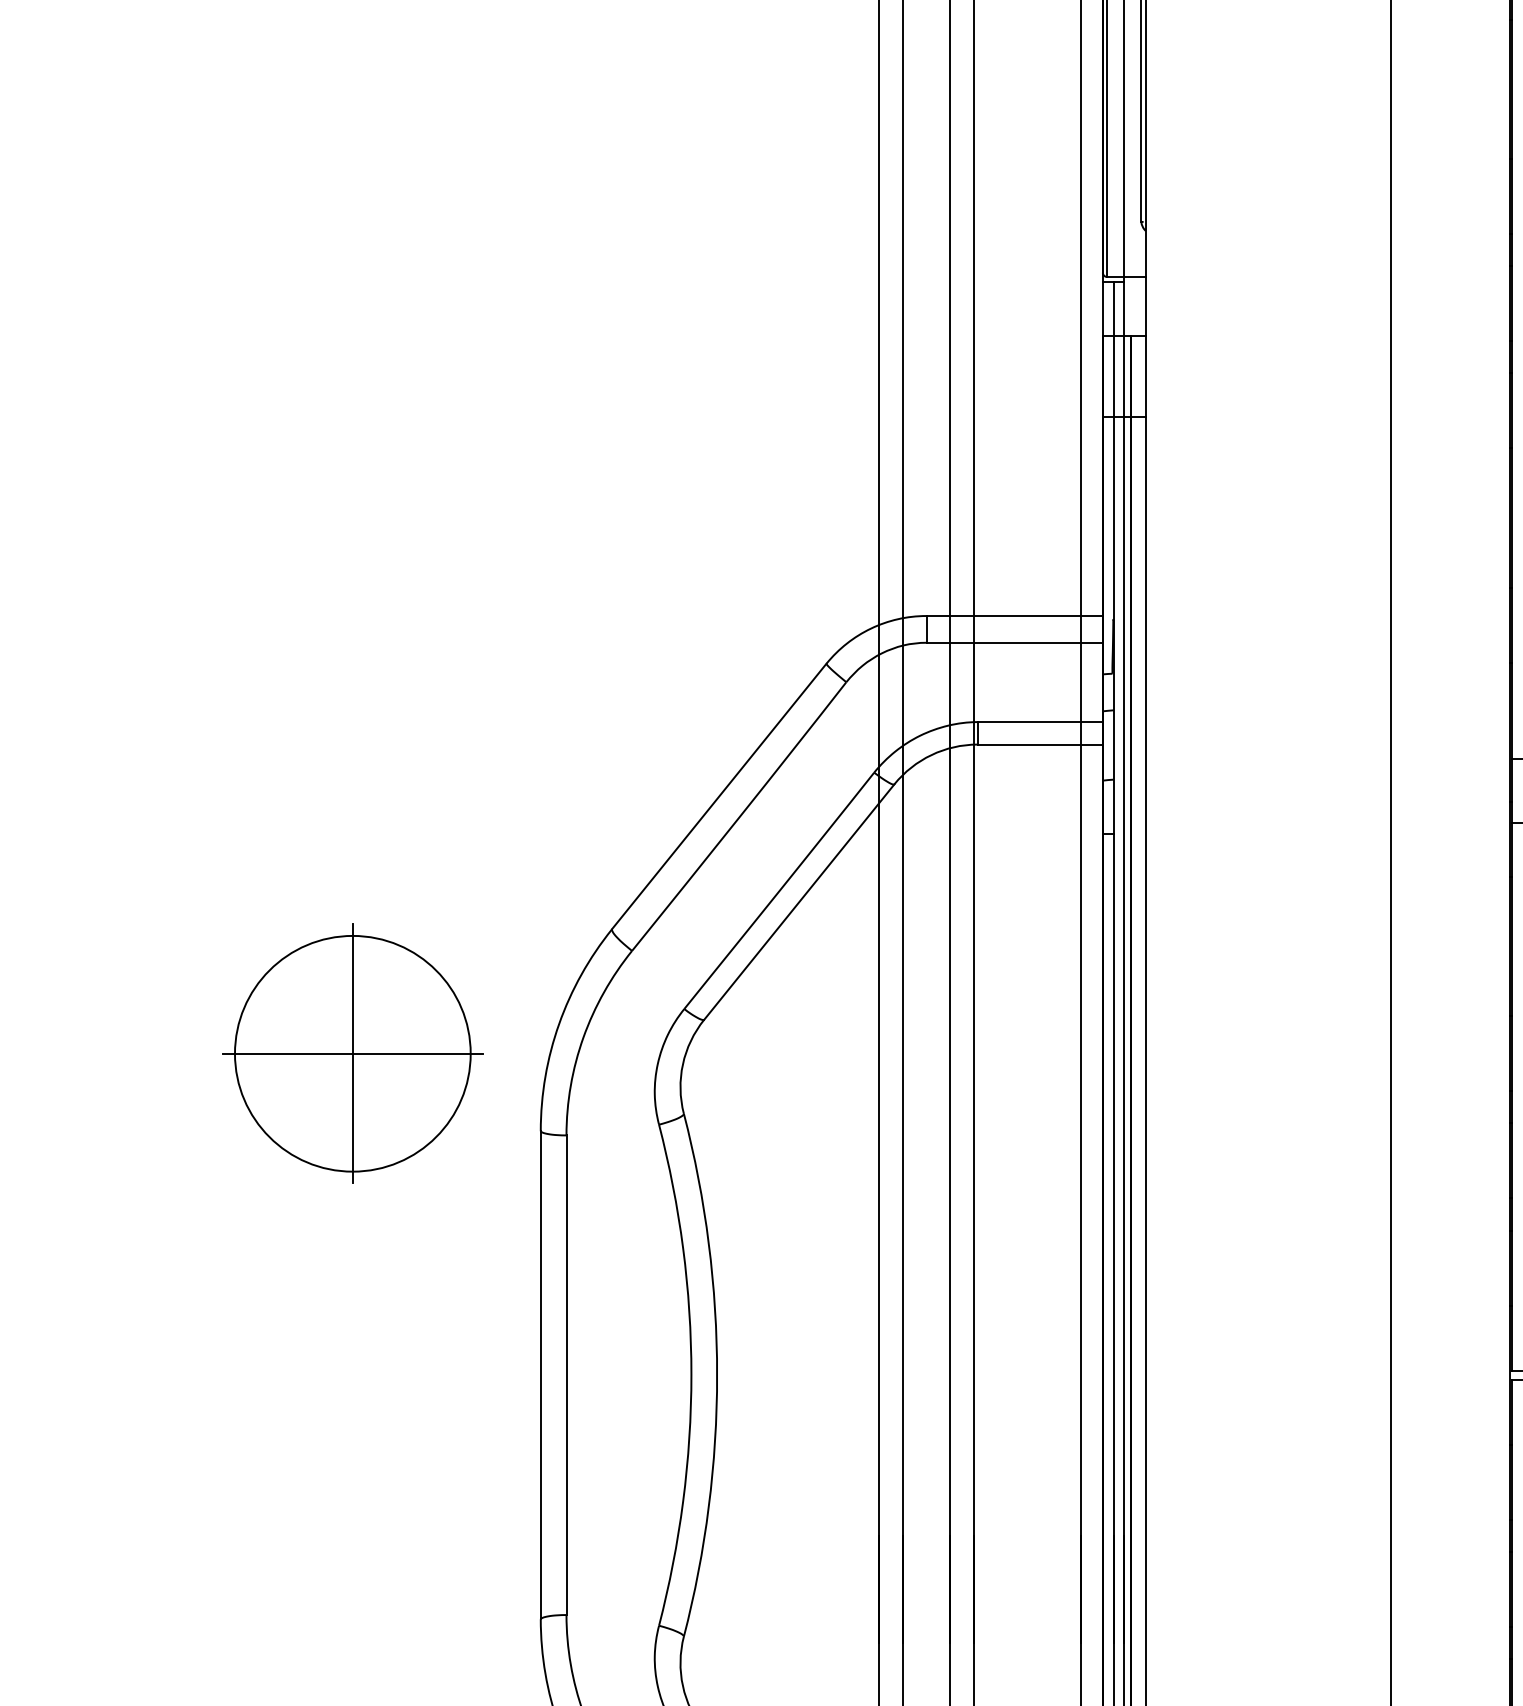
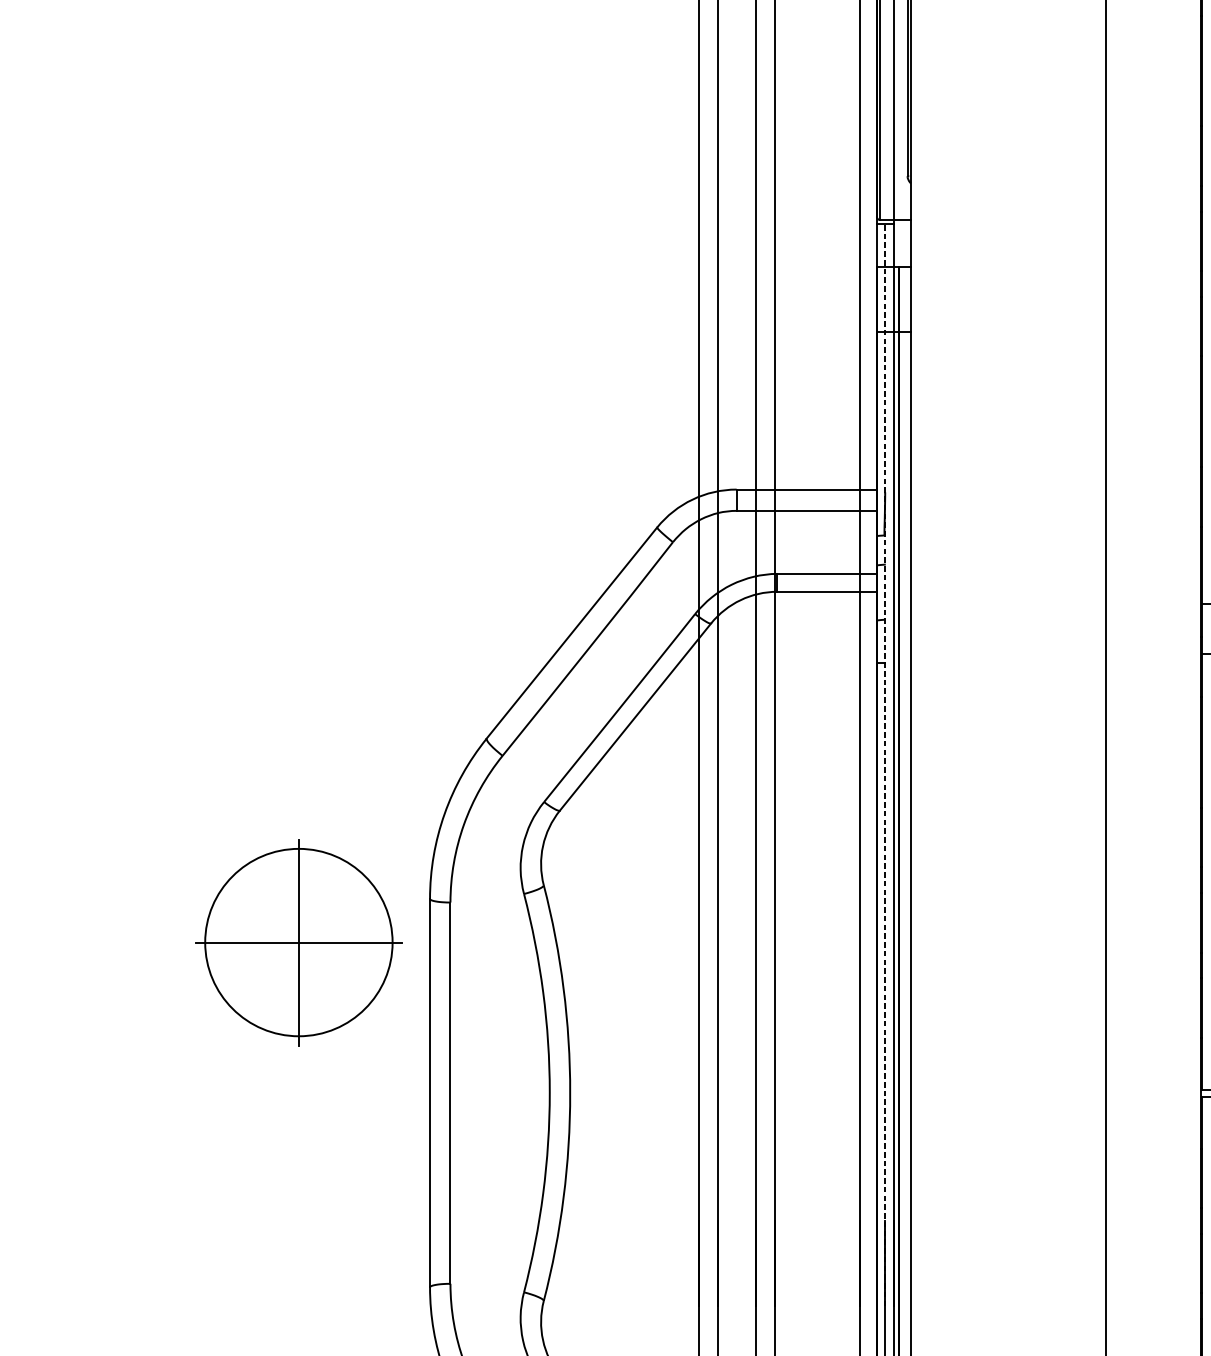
line: (1113, 962) -> (885, 765), solid -> dashed
part: (352, 1053) -> (298, 942), moved

